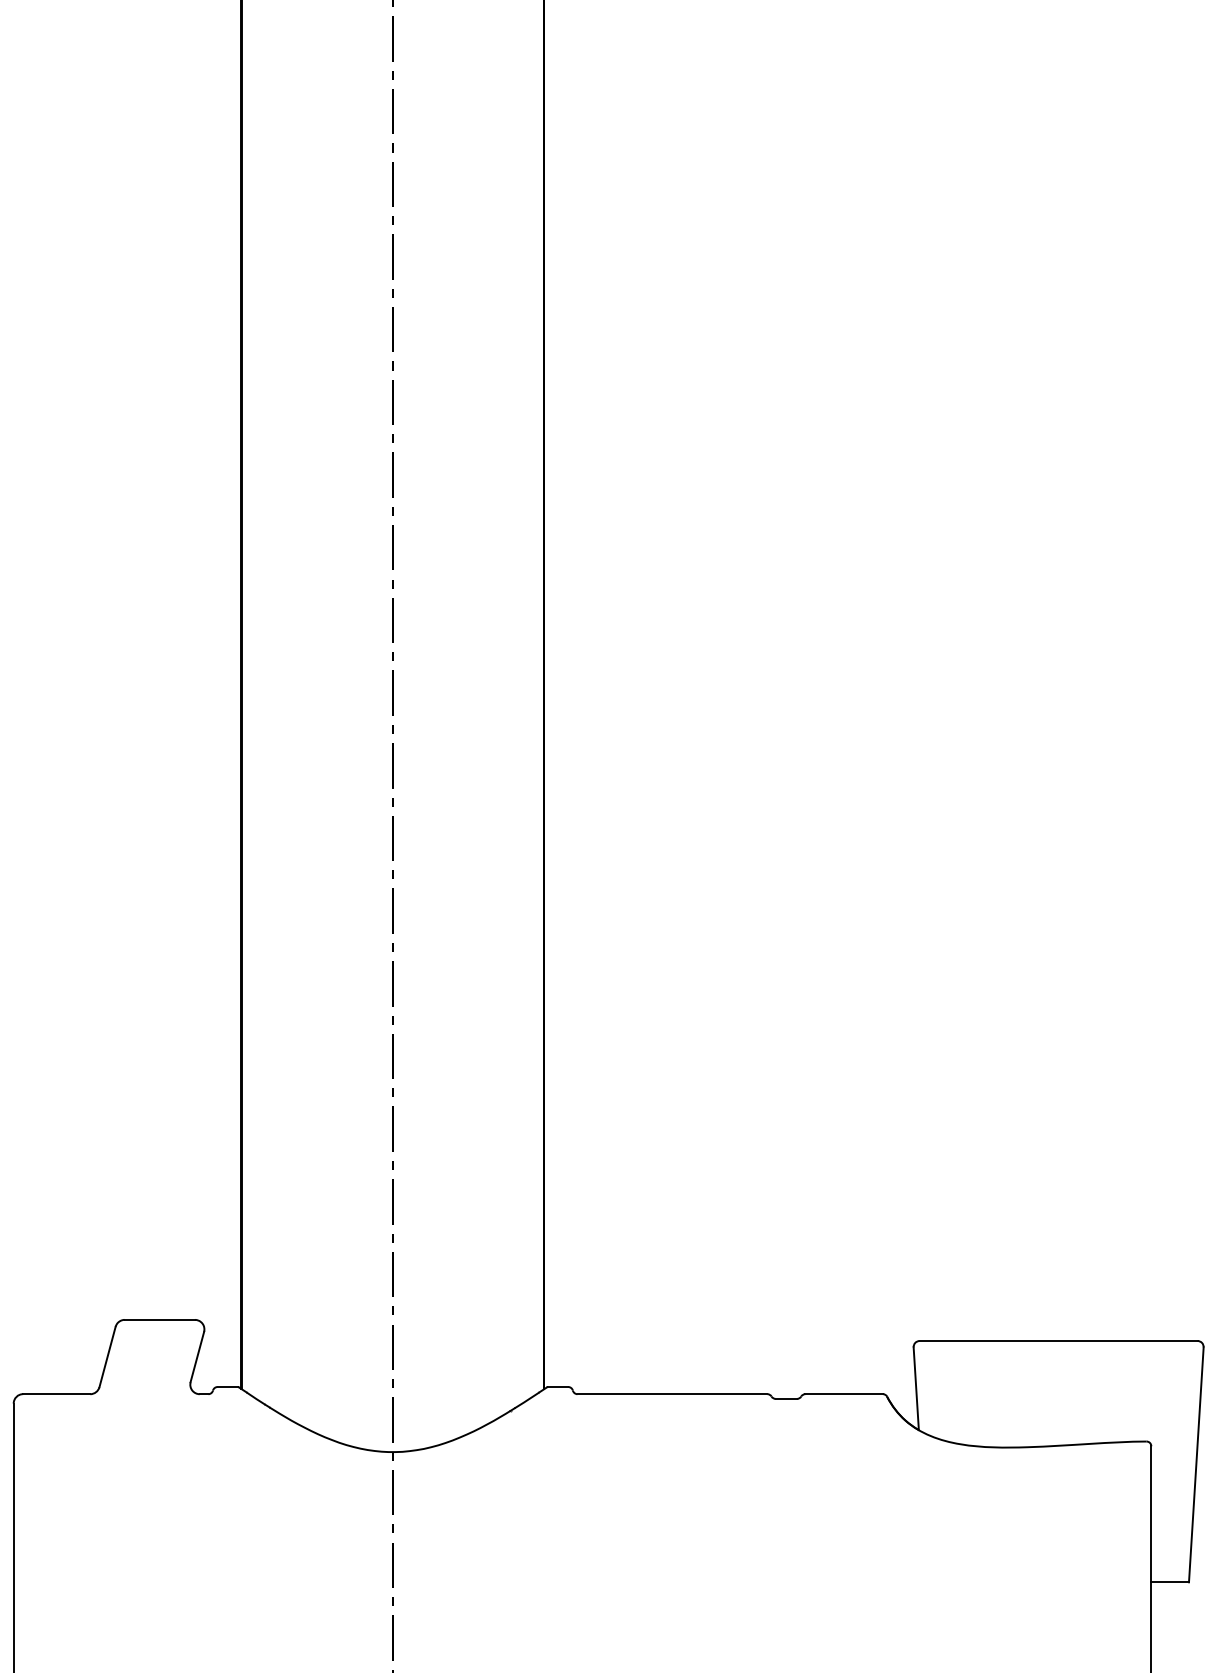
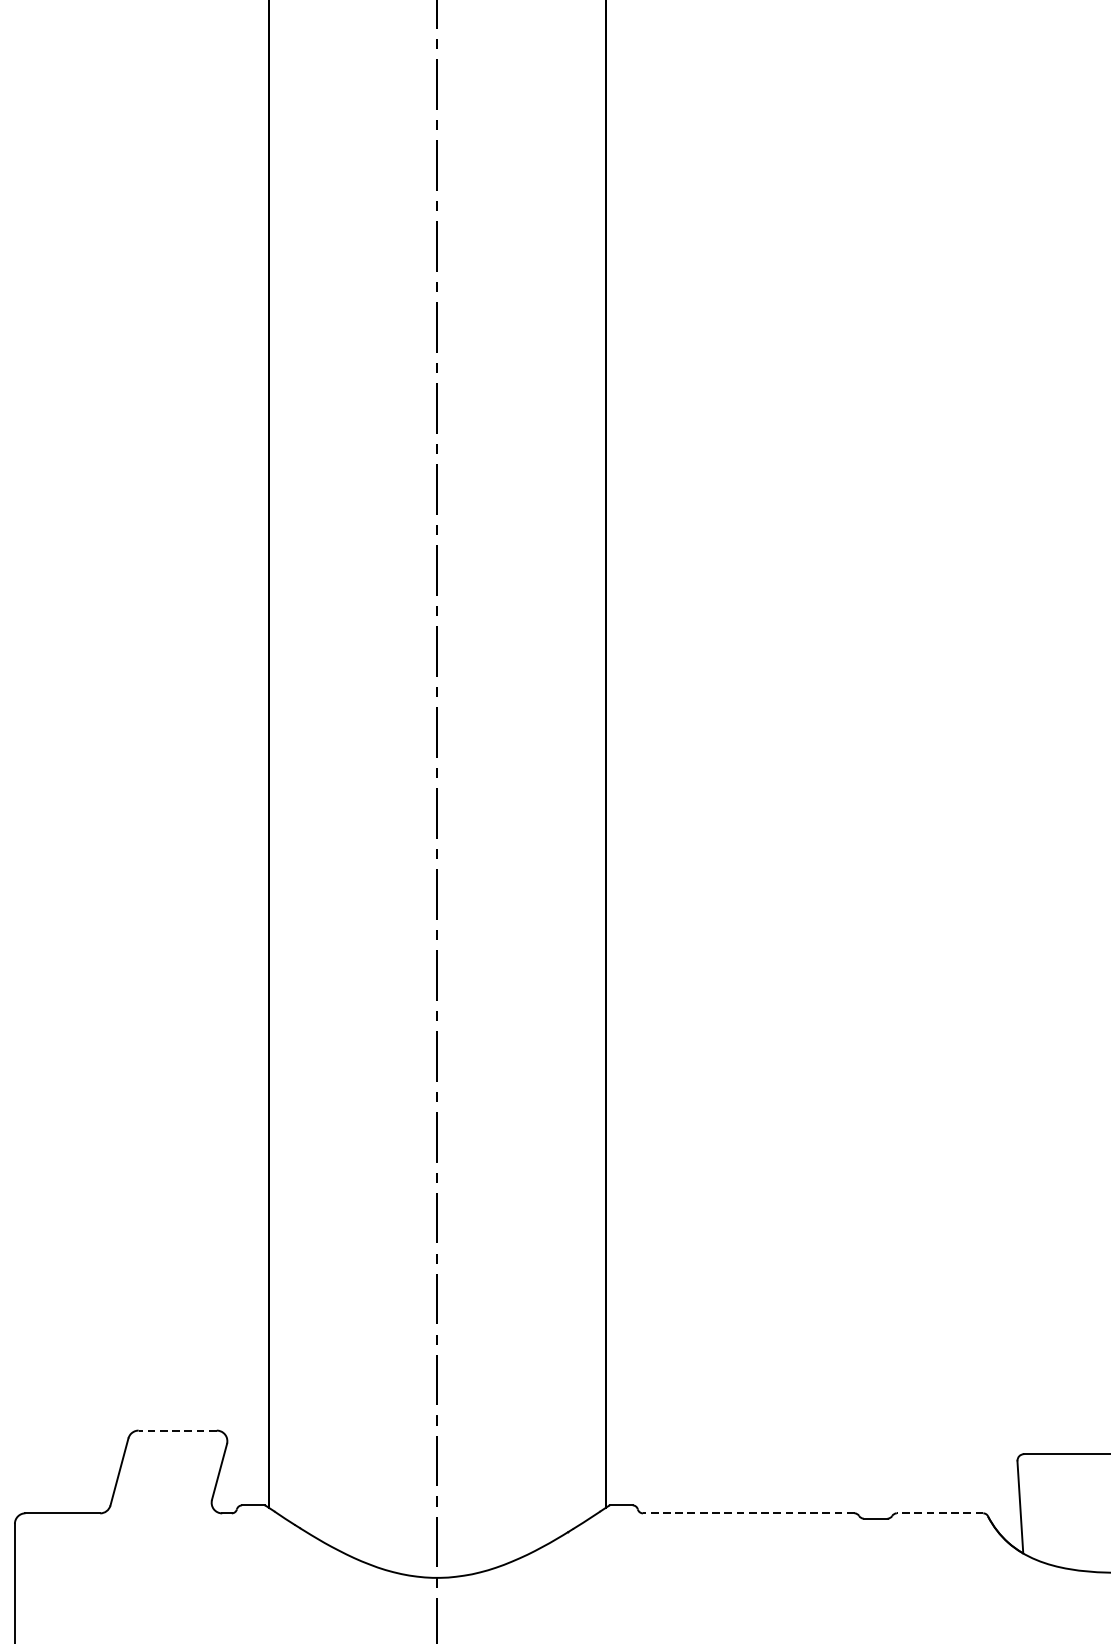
line: (159, 1319) -> (177, 1430), solid -> dashed
line: (672, 1394) -> (748, 1513), solid -> dashed
line: (844, 1394) -> (940, 1513), solid -> dashed

